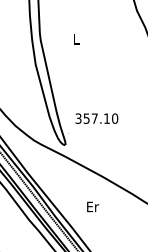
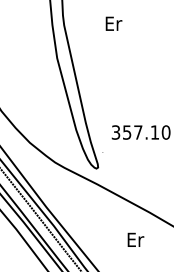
text: (77, 39) -> (114, 23), L -> Er
text: (93, 206) -> (136, 239), moved

